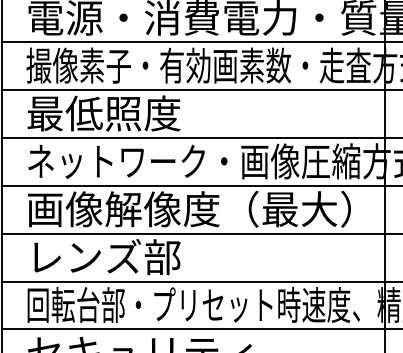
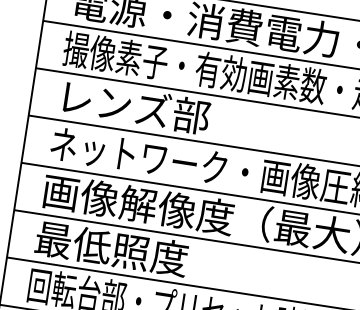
text: (103, 113) -> (133, 106), 最低照度 -> レンズ部
text: (103, 257) -> (111, 249), レンズ部 -> 最低照度

